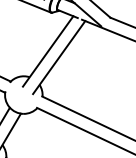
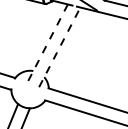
line: (47, 51) -> (47, 43), solid -> dashed
line: (59, 57) -> (60, 47), solid -> dashed

